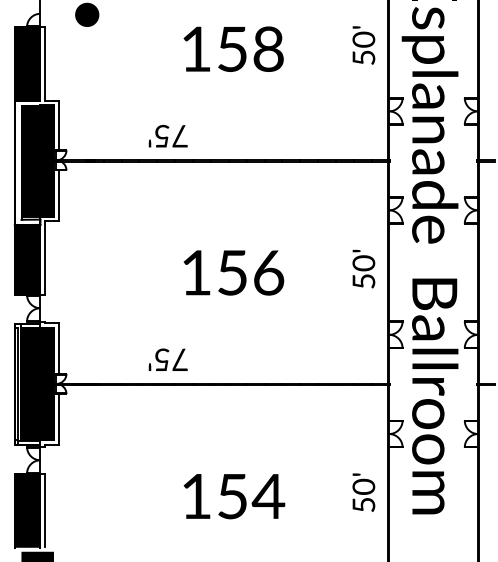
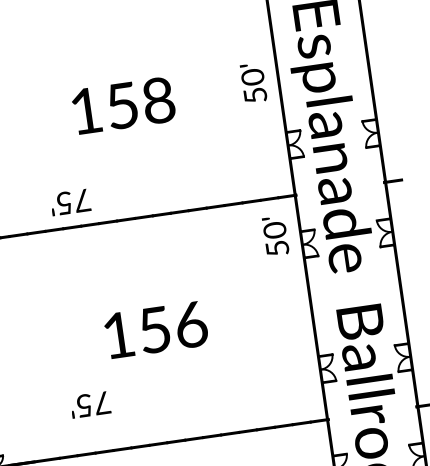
text: (363, 268) -> (275, 235), moved
text: (167, 359) -> (89, 404), moved

